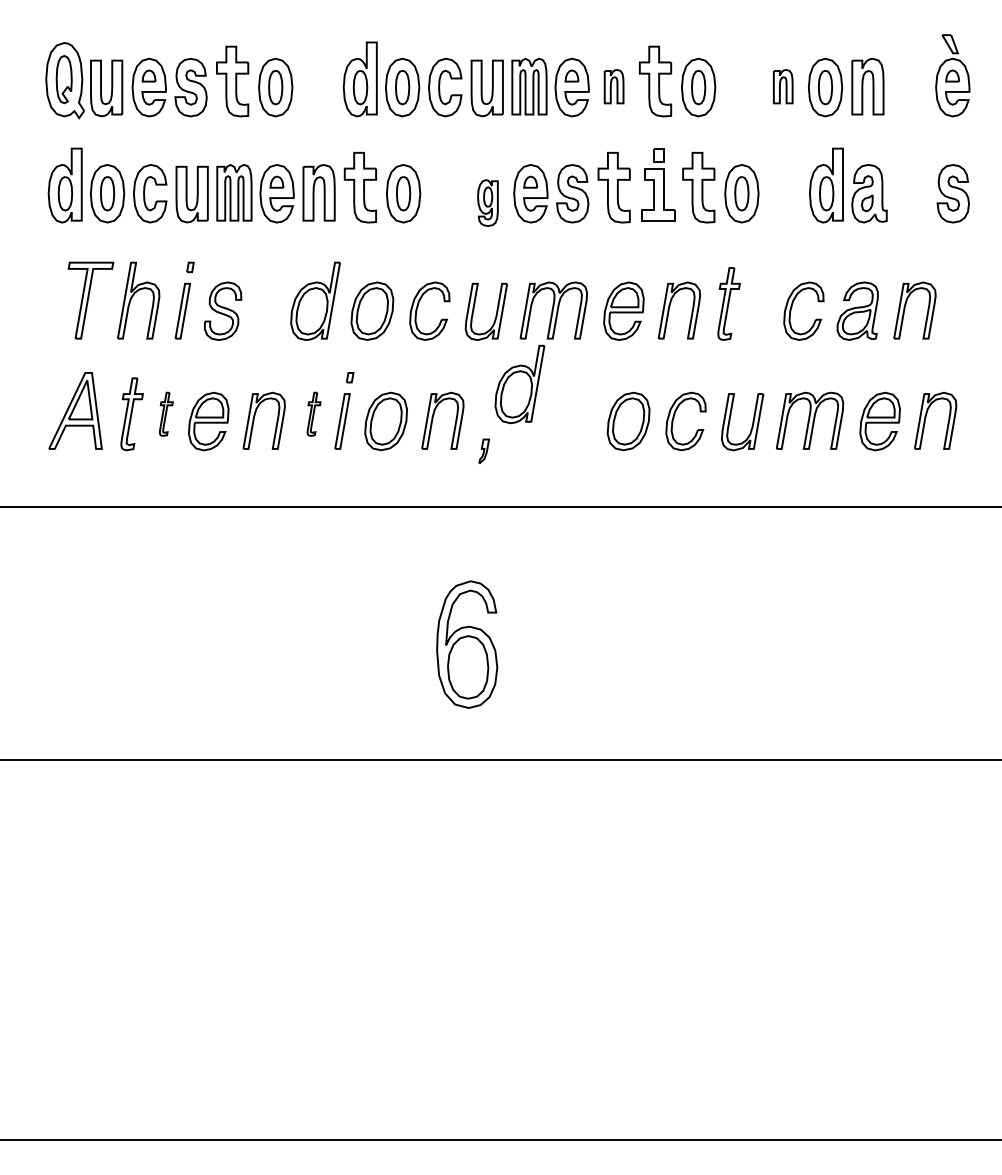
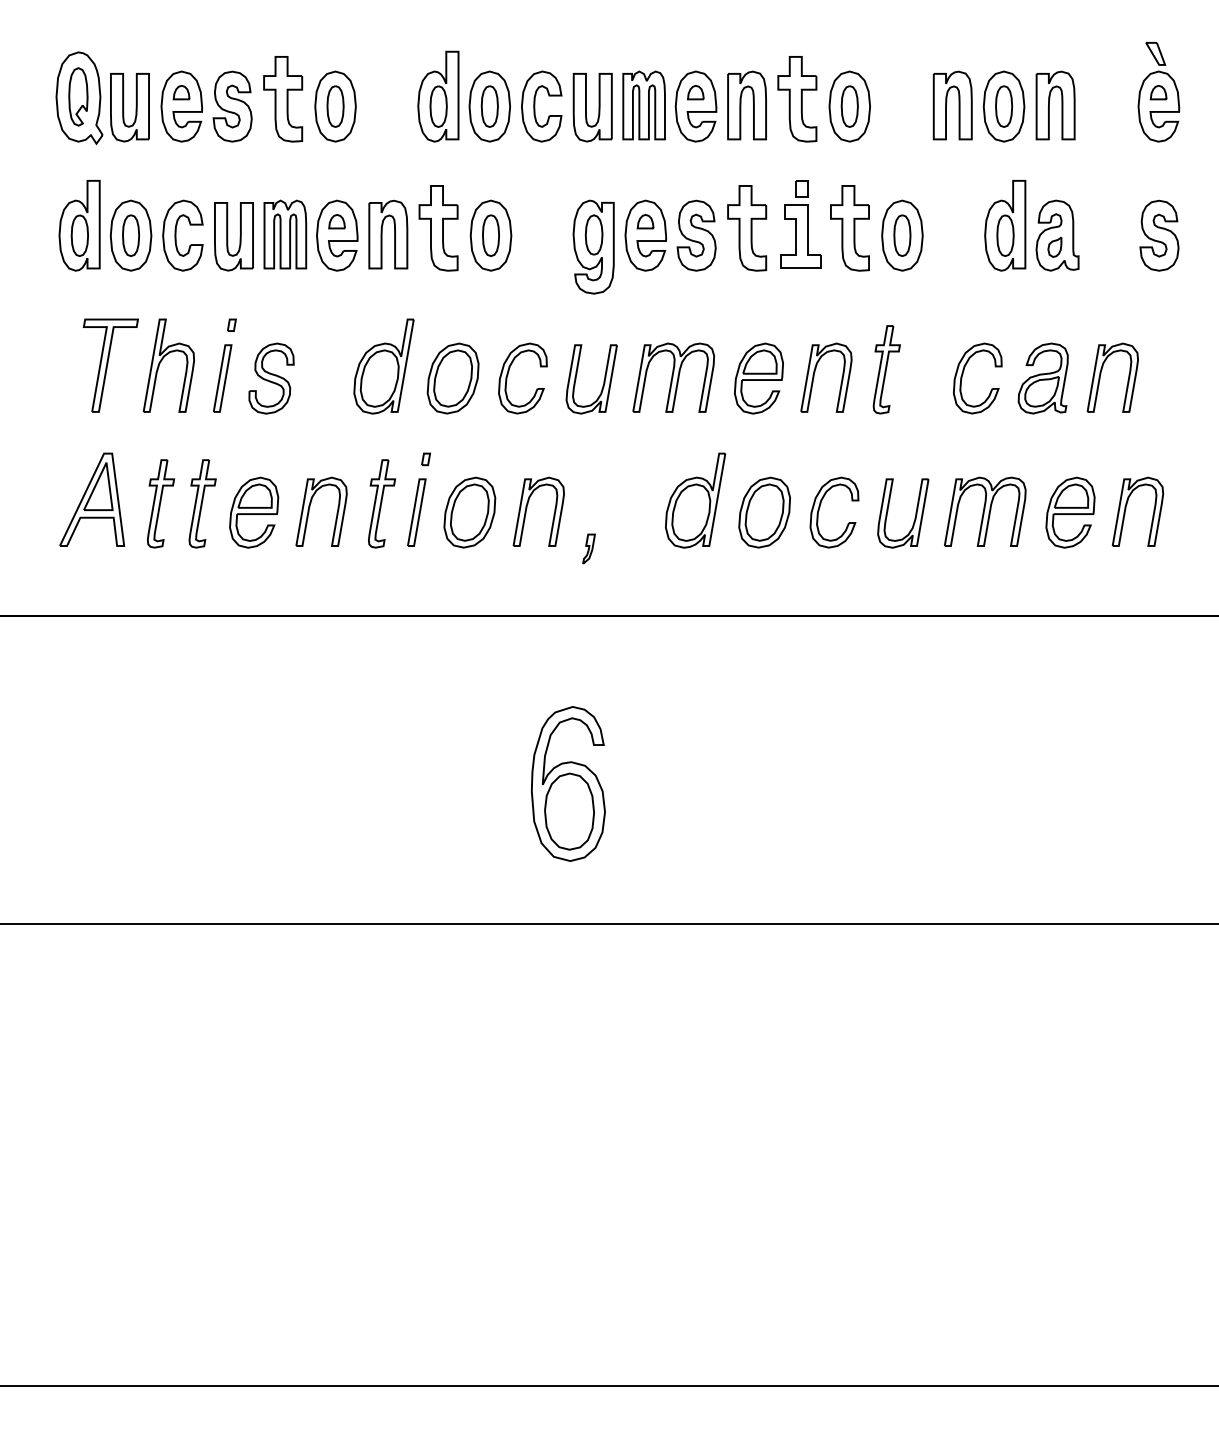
part: (613, 86) -> (746, 105), size x1.67
part: (783, 86) -> (952, 105), size x1.67
part: (487, 202) -> (593, 246), size x1.67
part: (519, 384) -> (695, 500), moved
part: (166, 413) -> (202, 503), size x1.67
part: (314, 413) -> (382, 503), size x1.67

